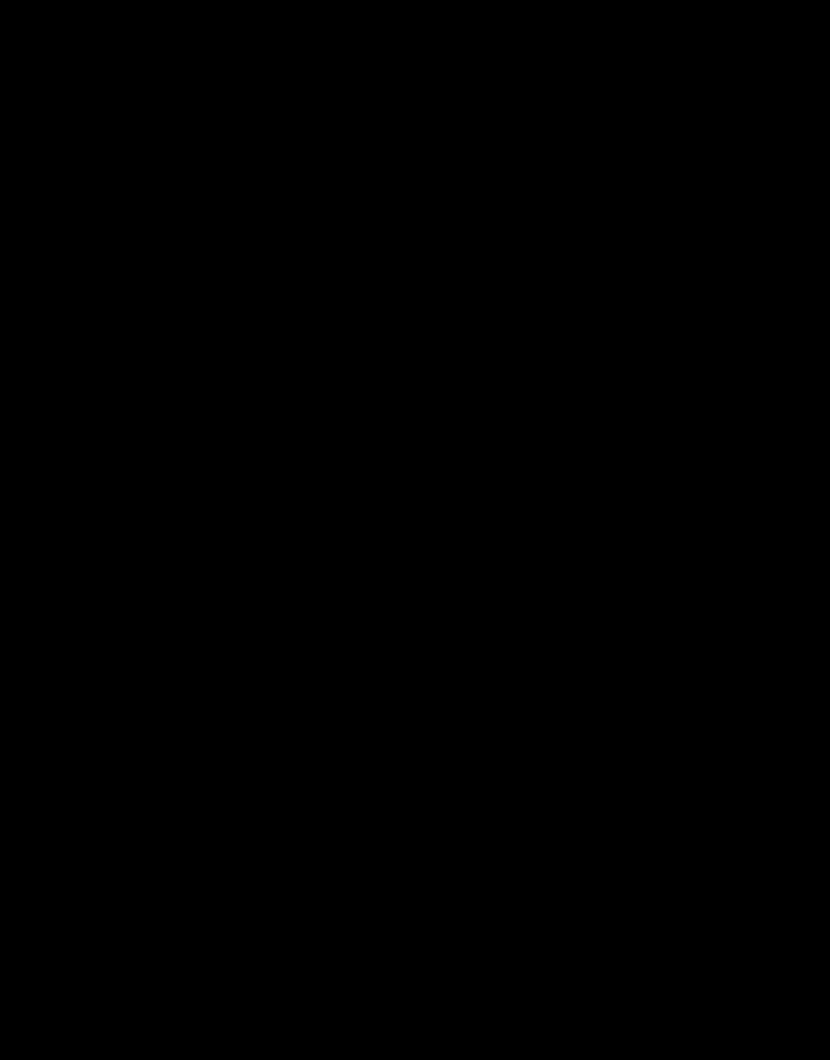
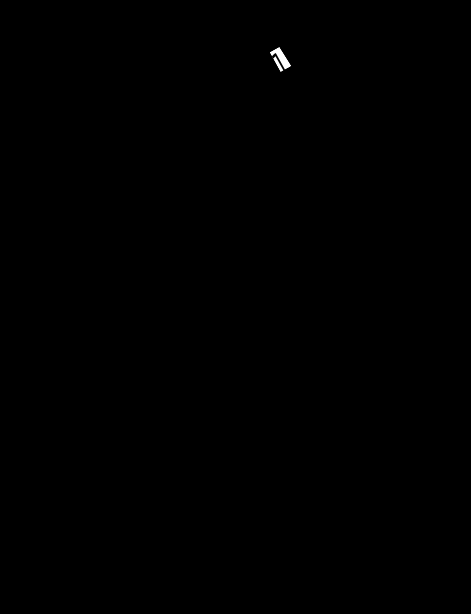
fill: (403, 30) -> (280, 59), removed

